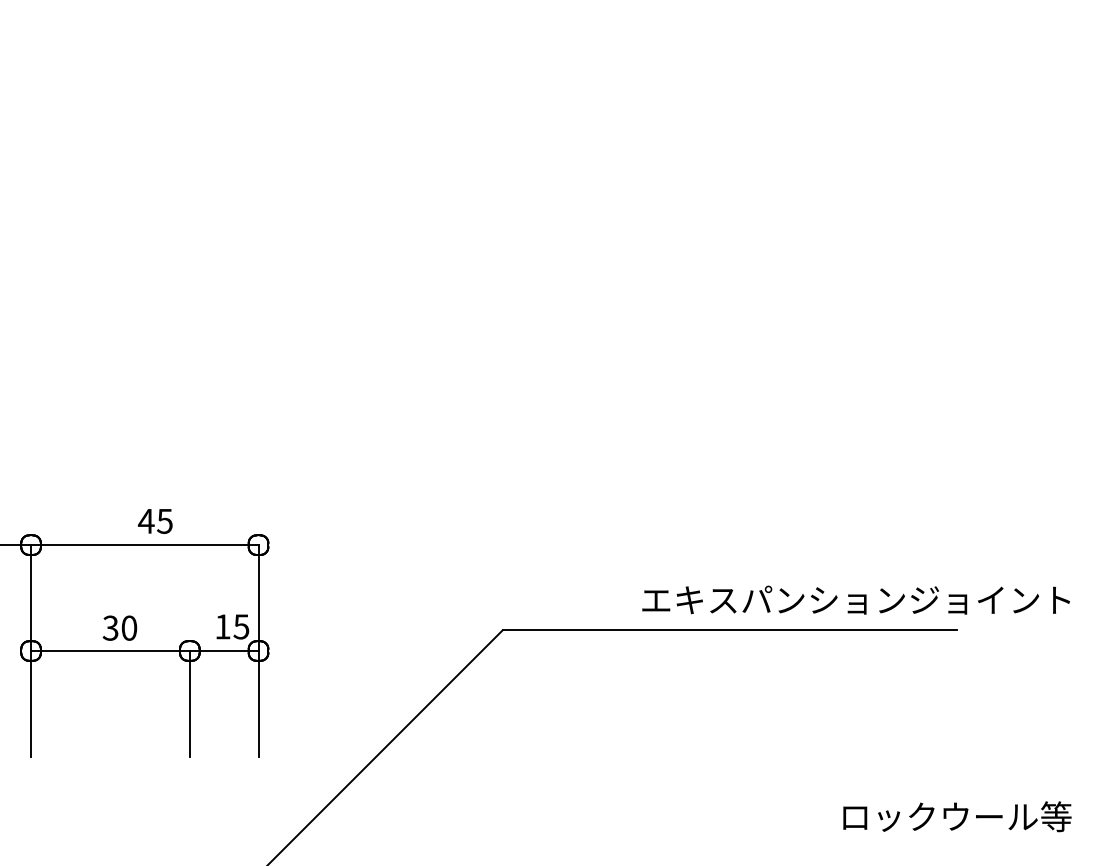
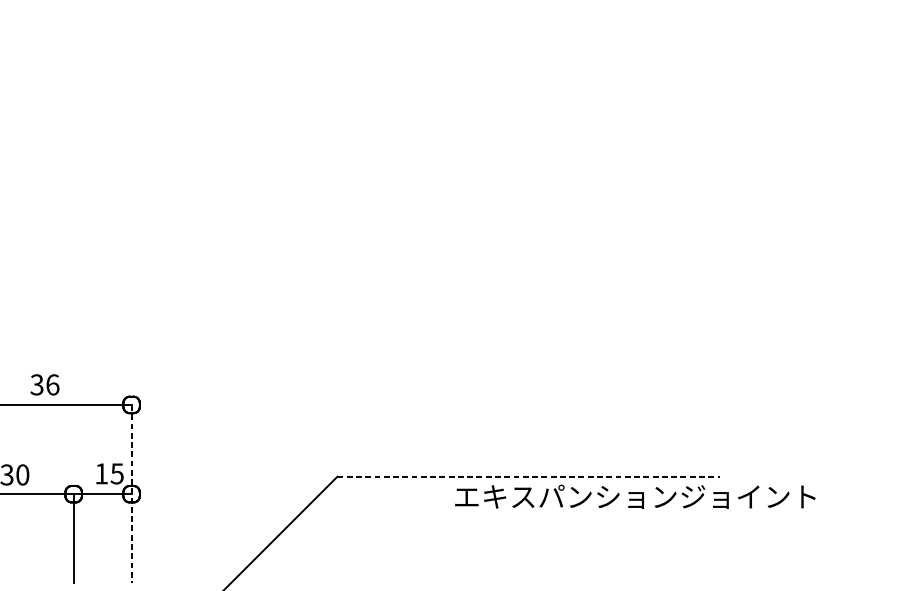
text: (154, 520) -> (43, 384), 45 -> 36
text: (855, 599) -> (634, 496), moved
line: (730, 630) -> (529, 476), solid -> dashed
line: (258, 651) -> (131, 494), solid -> dashed

